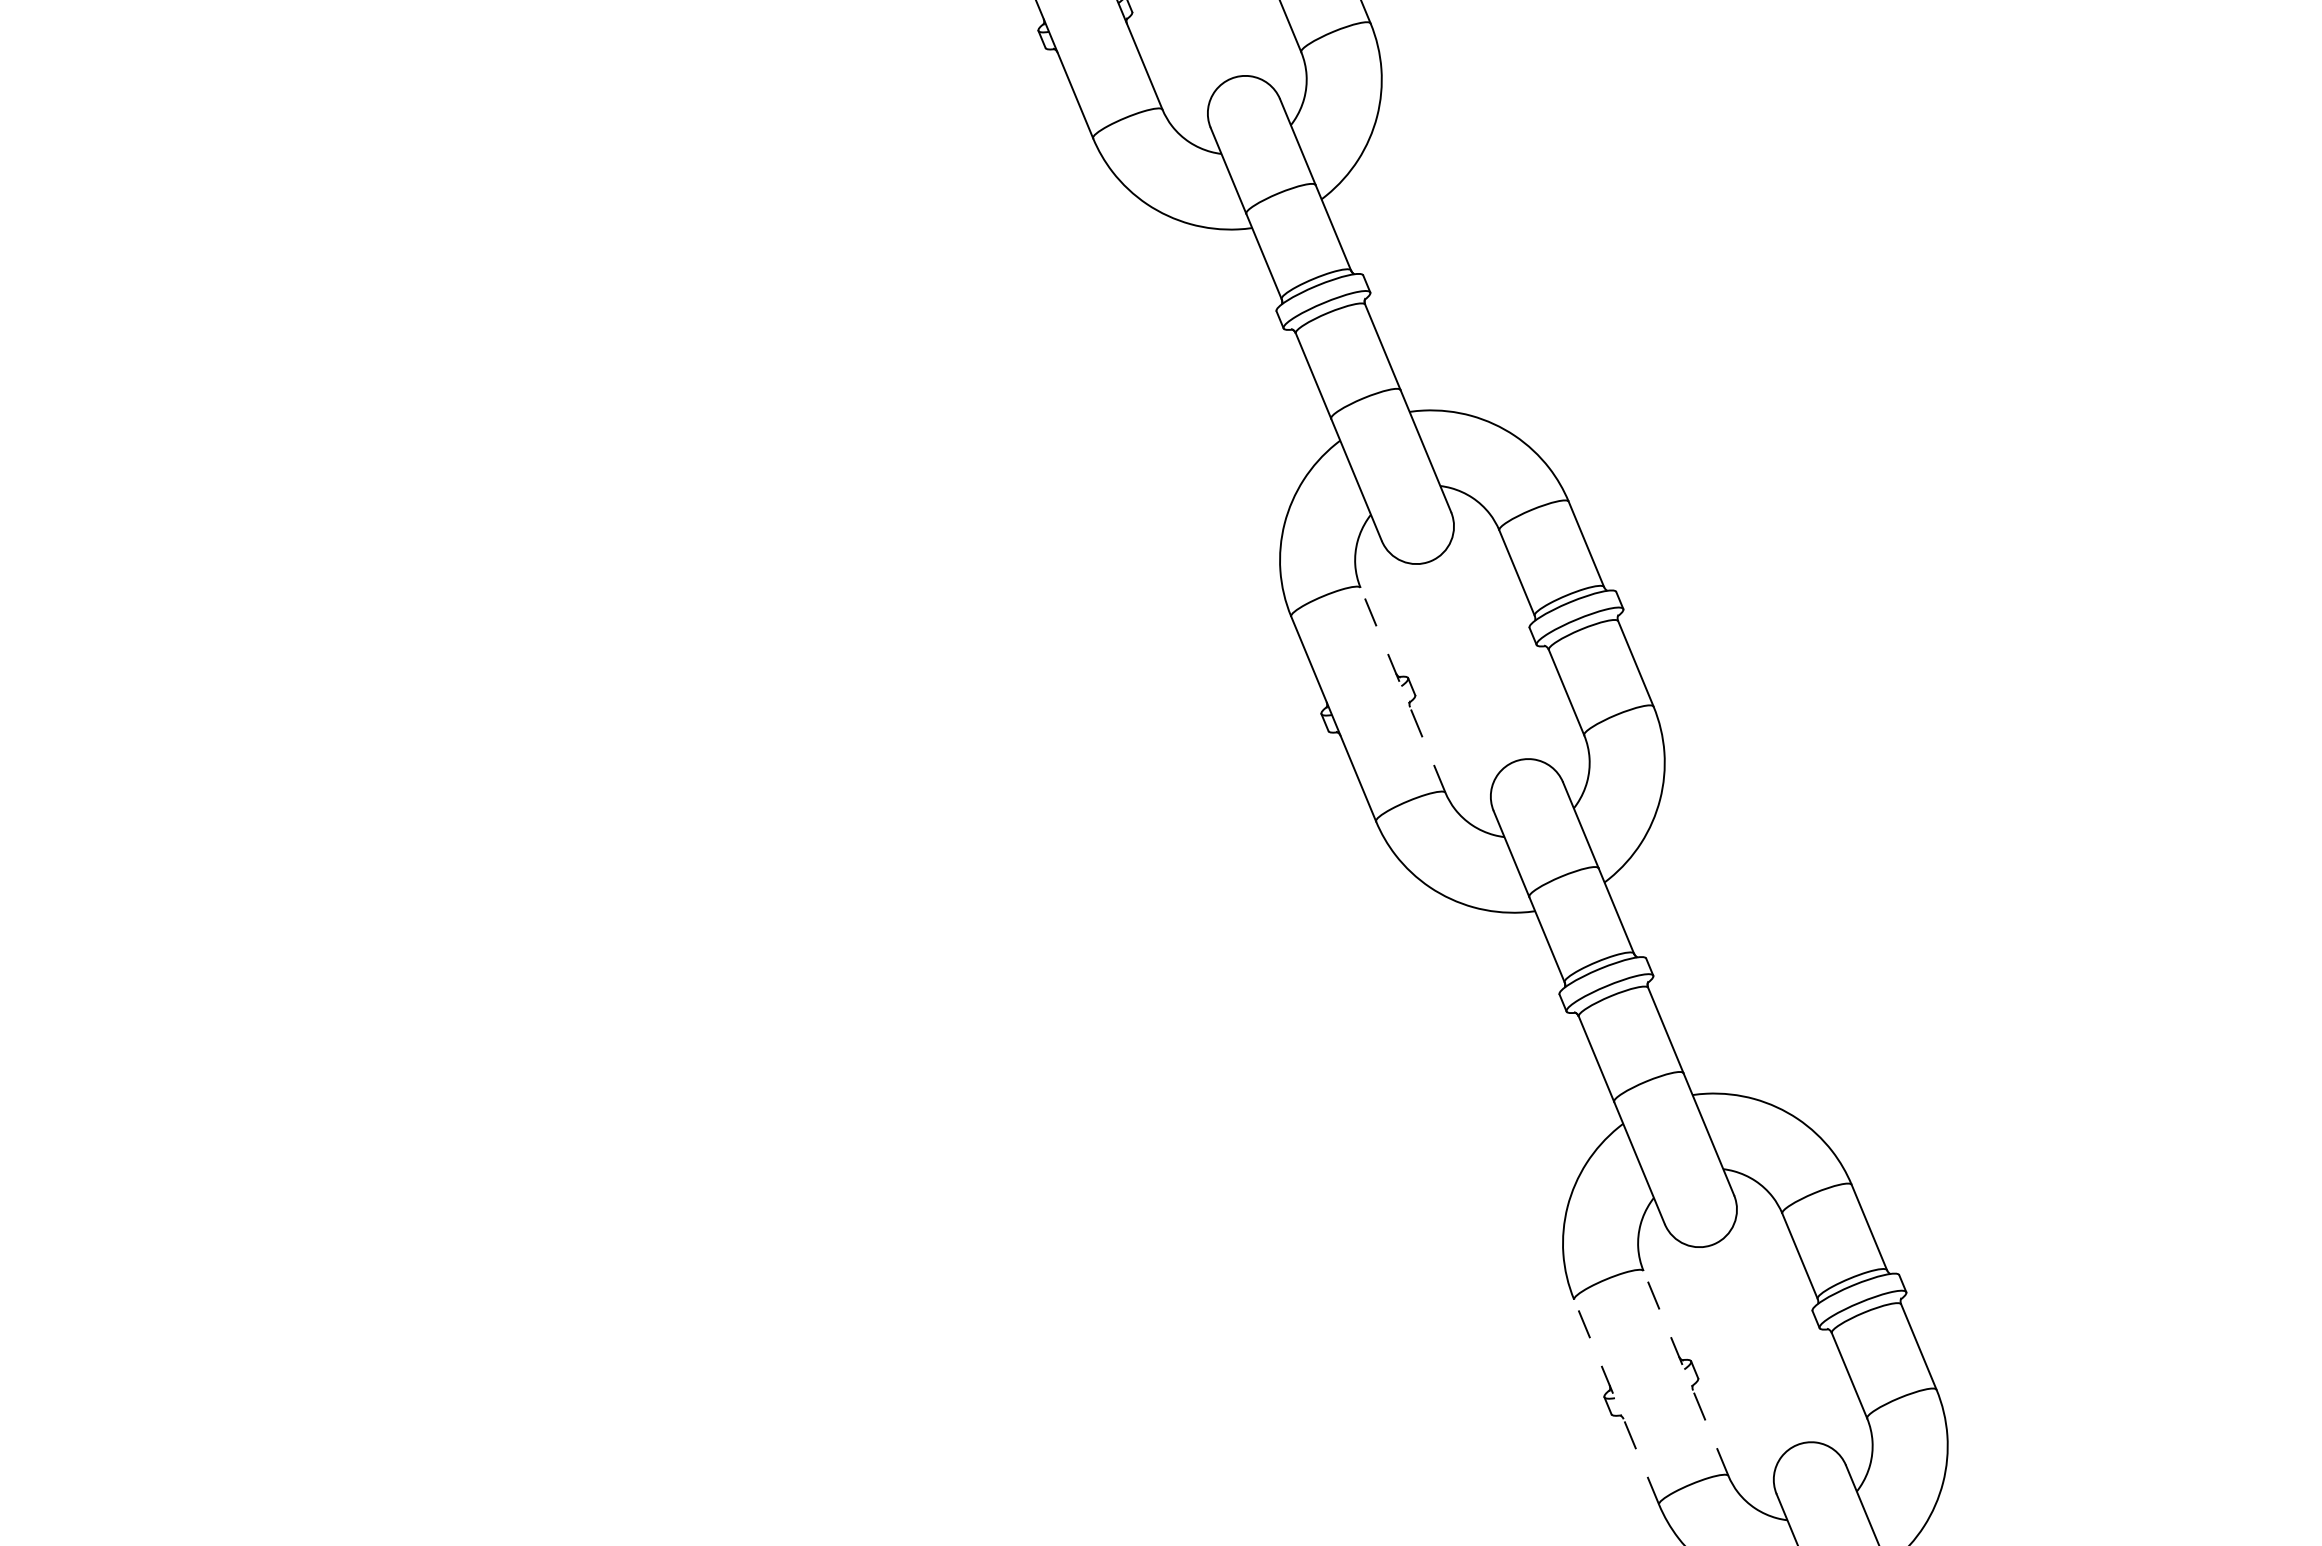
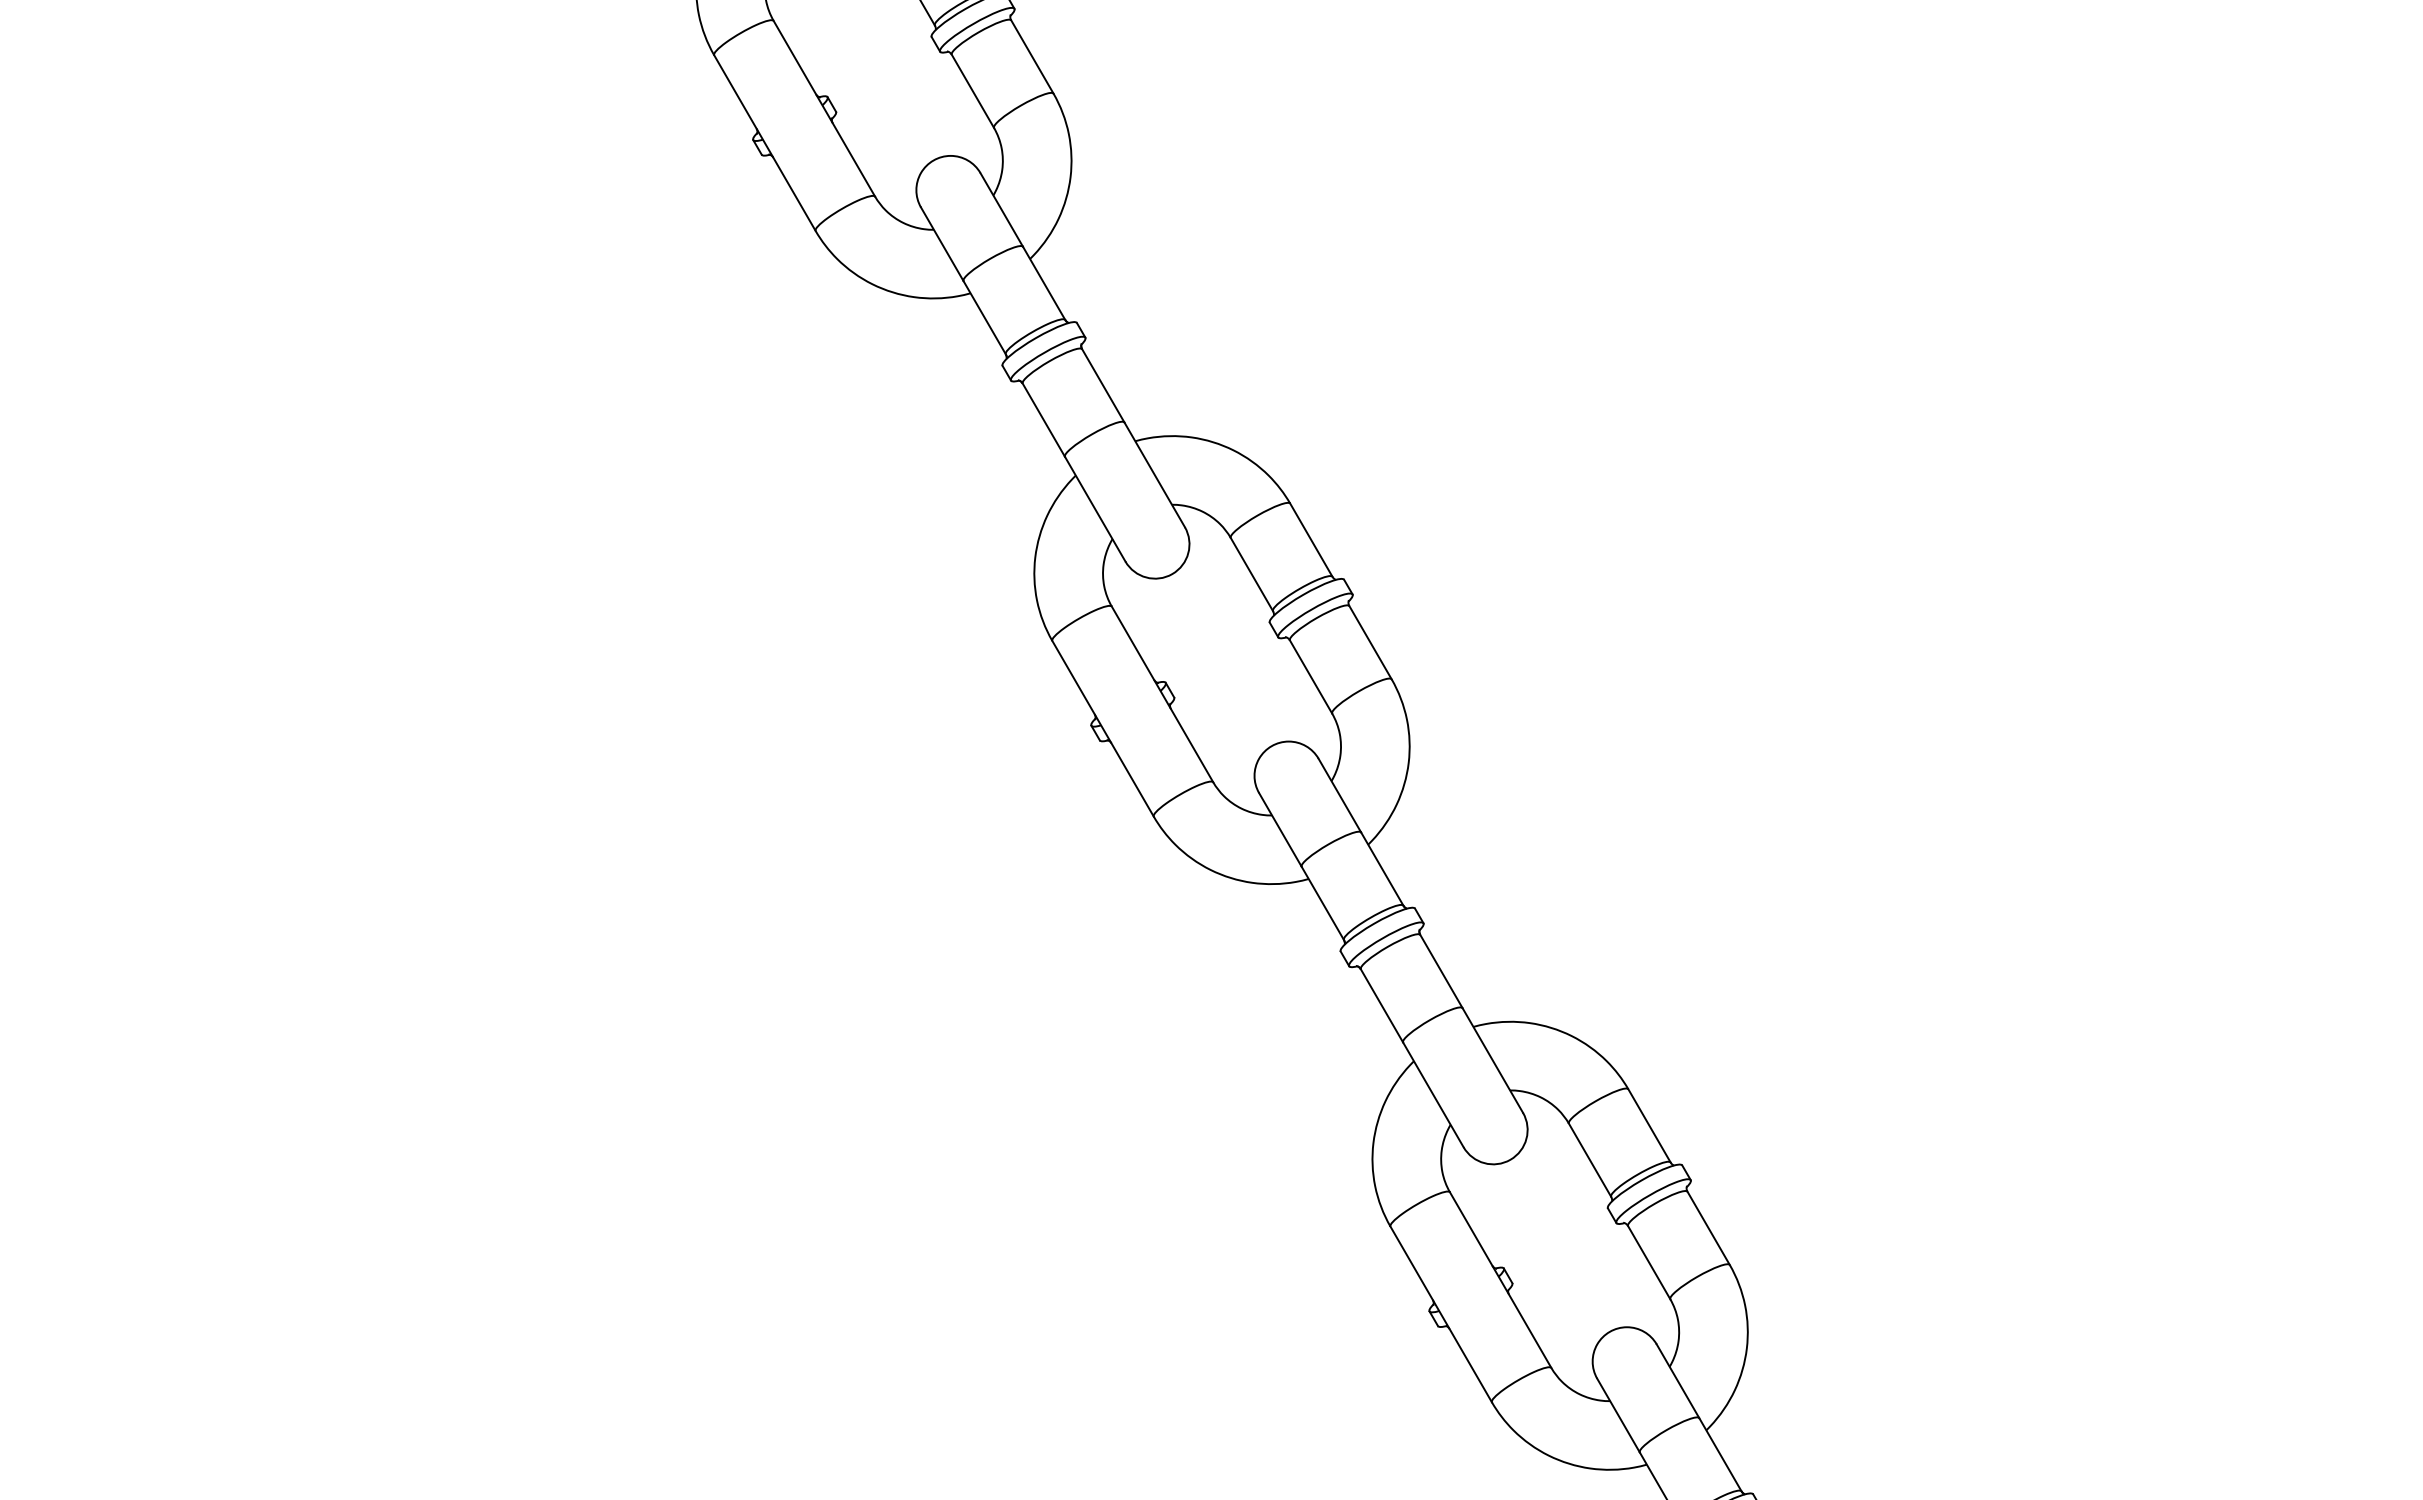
line: (1402, 690) -> (1162, 694), dashed -> solid
line: (1685, 1372) -> (1500, 1279), dashed -> solid
line: (1615, 1402) -> (1440, 1314), dashed -> solid

